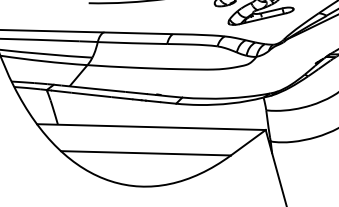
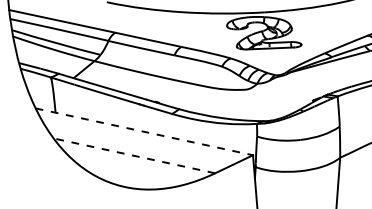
line: (151, 126) -> (144, 131), solid -> dashed
line: (145, 152) -> (134, 155), solid -> dashed

